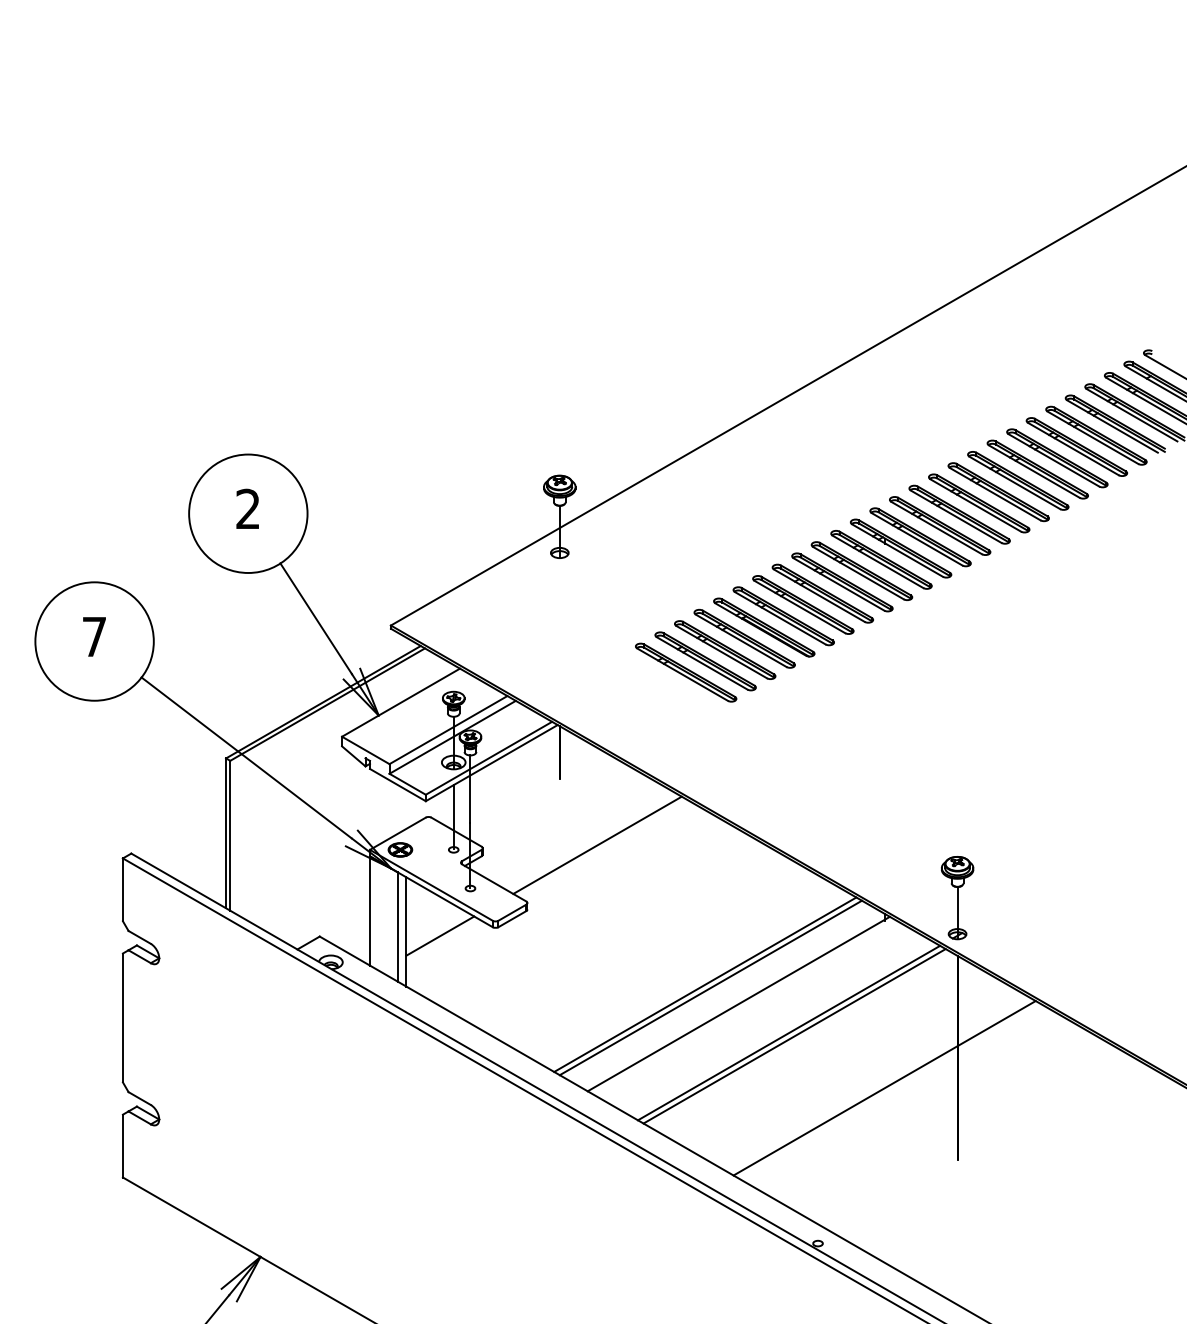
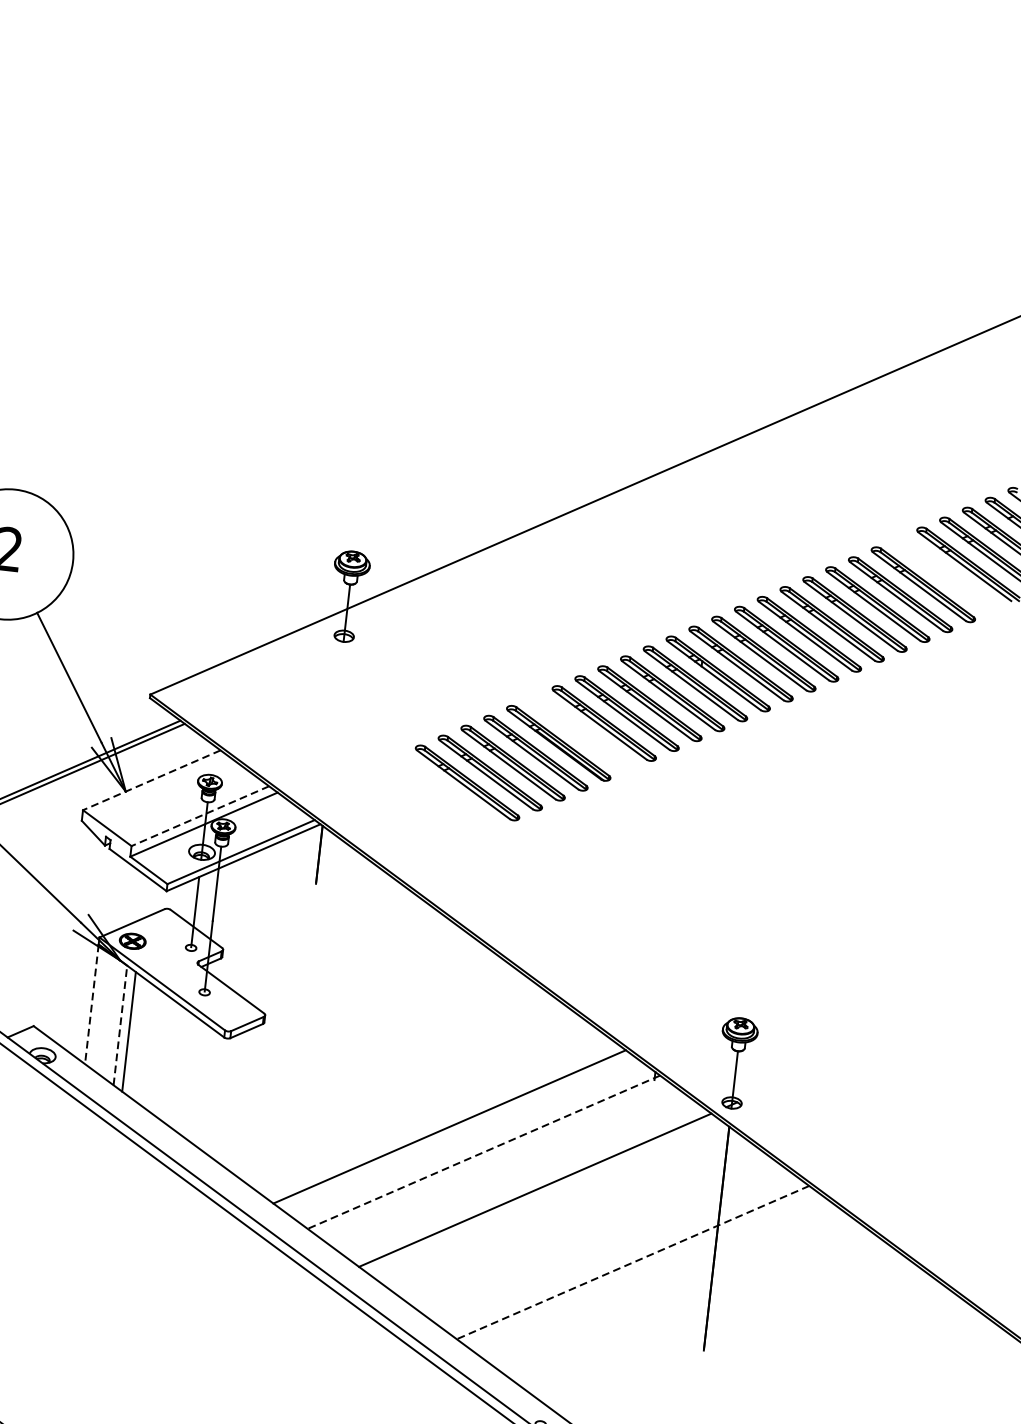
part: (1096, 435) -> (946, 574), removed
part: (783, 616) -> (581, 733), removed
line: (400, 702) -> (151, 780), solid -> dashed
line: (448, 730) -> (200, 816), solid -> dashed
line: (597, 844) -> (349, 959), removed
line: (370, 910) -> (92, 1003), solid -> dashed
line: (397, 927) -> (119, 1025), solid -> dashed
line: (440, 935) -> (165, 1040), removed
line: (710, 987) -> (454, 1130), removed
line: (738, 1004) -> (483, 1152), solid -> dashed
line: (794, 1036) -> (540, 1194), removed
line: (884, 1088) -> (632, 1262), solid -> dashed

